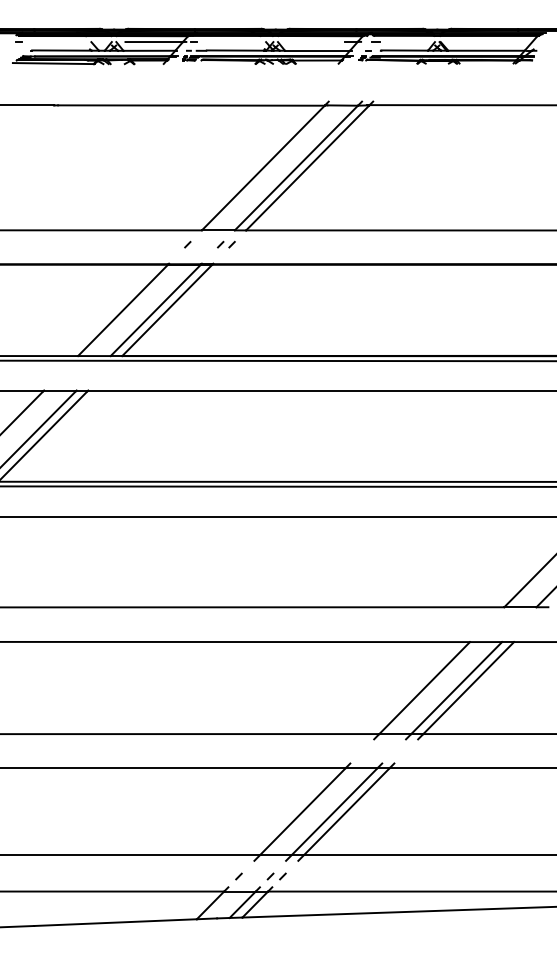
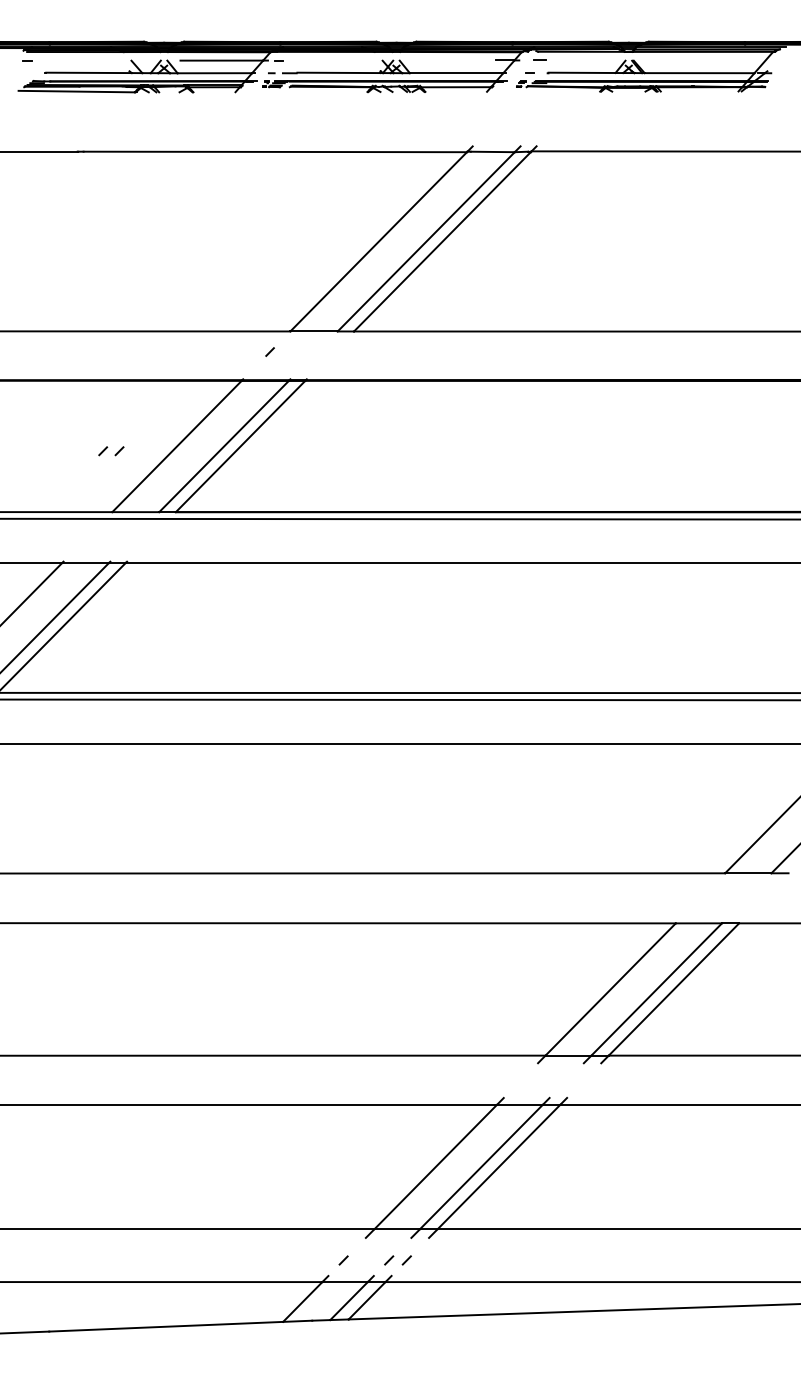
part: (226, 244) -> (111, 450), moved

